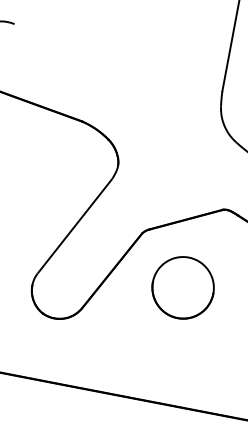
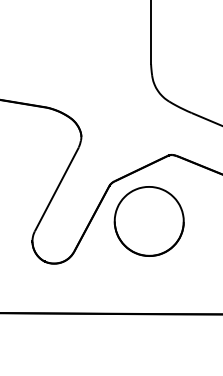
part: (182, 287) -> (148, 221), size x1.43

